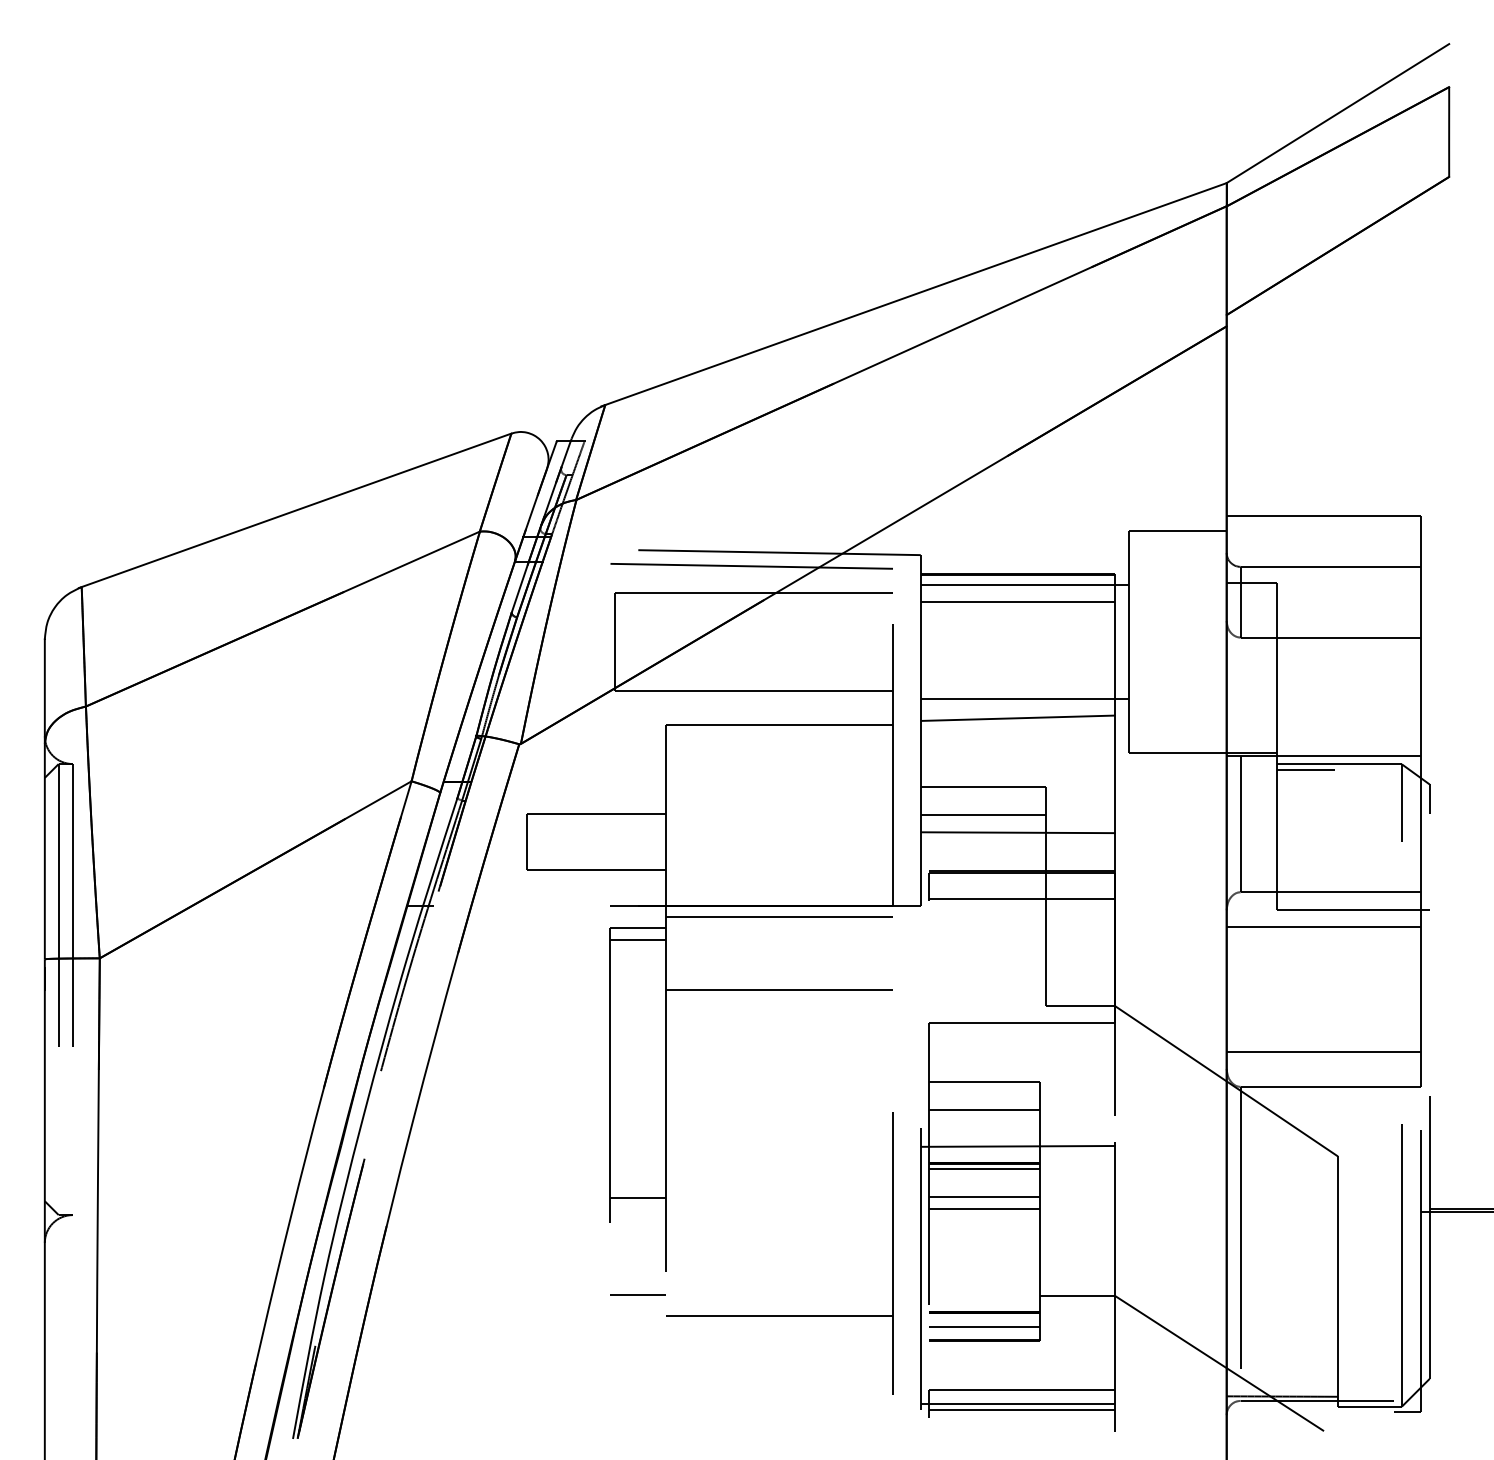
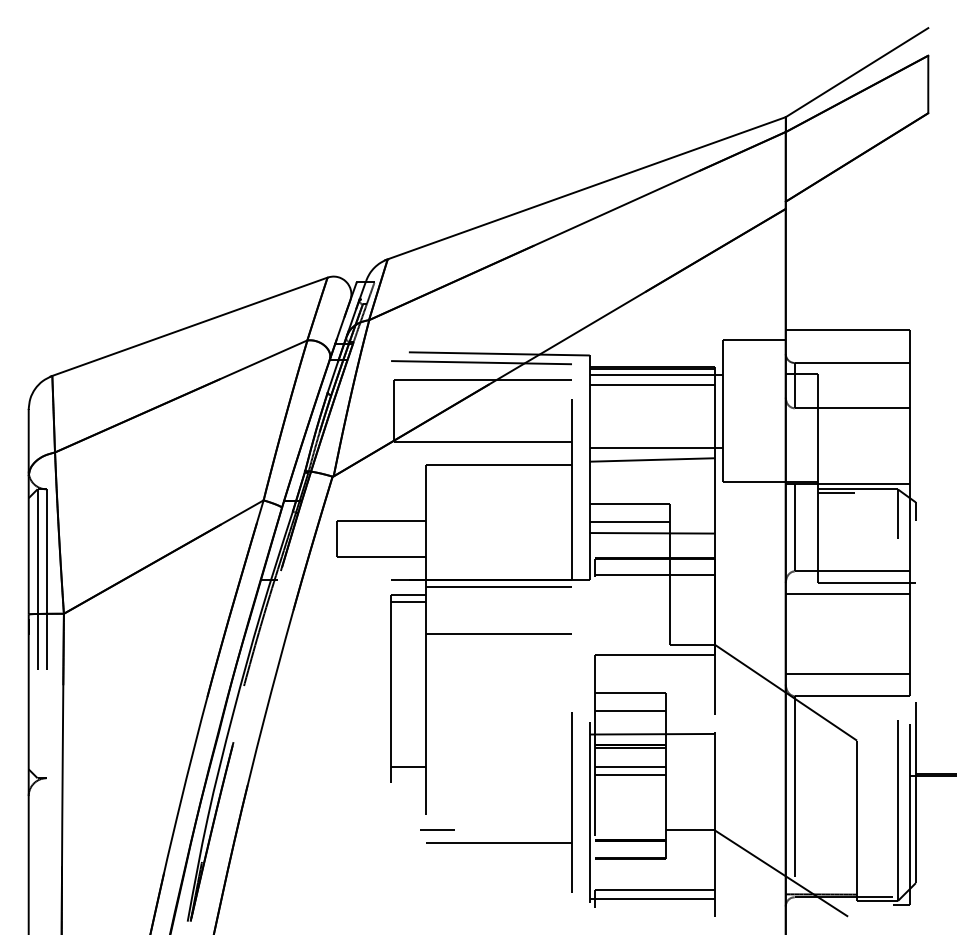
line: (637, 1295) -> (437, 829), moved
line: (984, 1327) -> (630, 850), removed
line: (1021, 1410) -> (654, 903), removed

